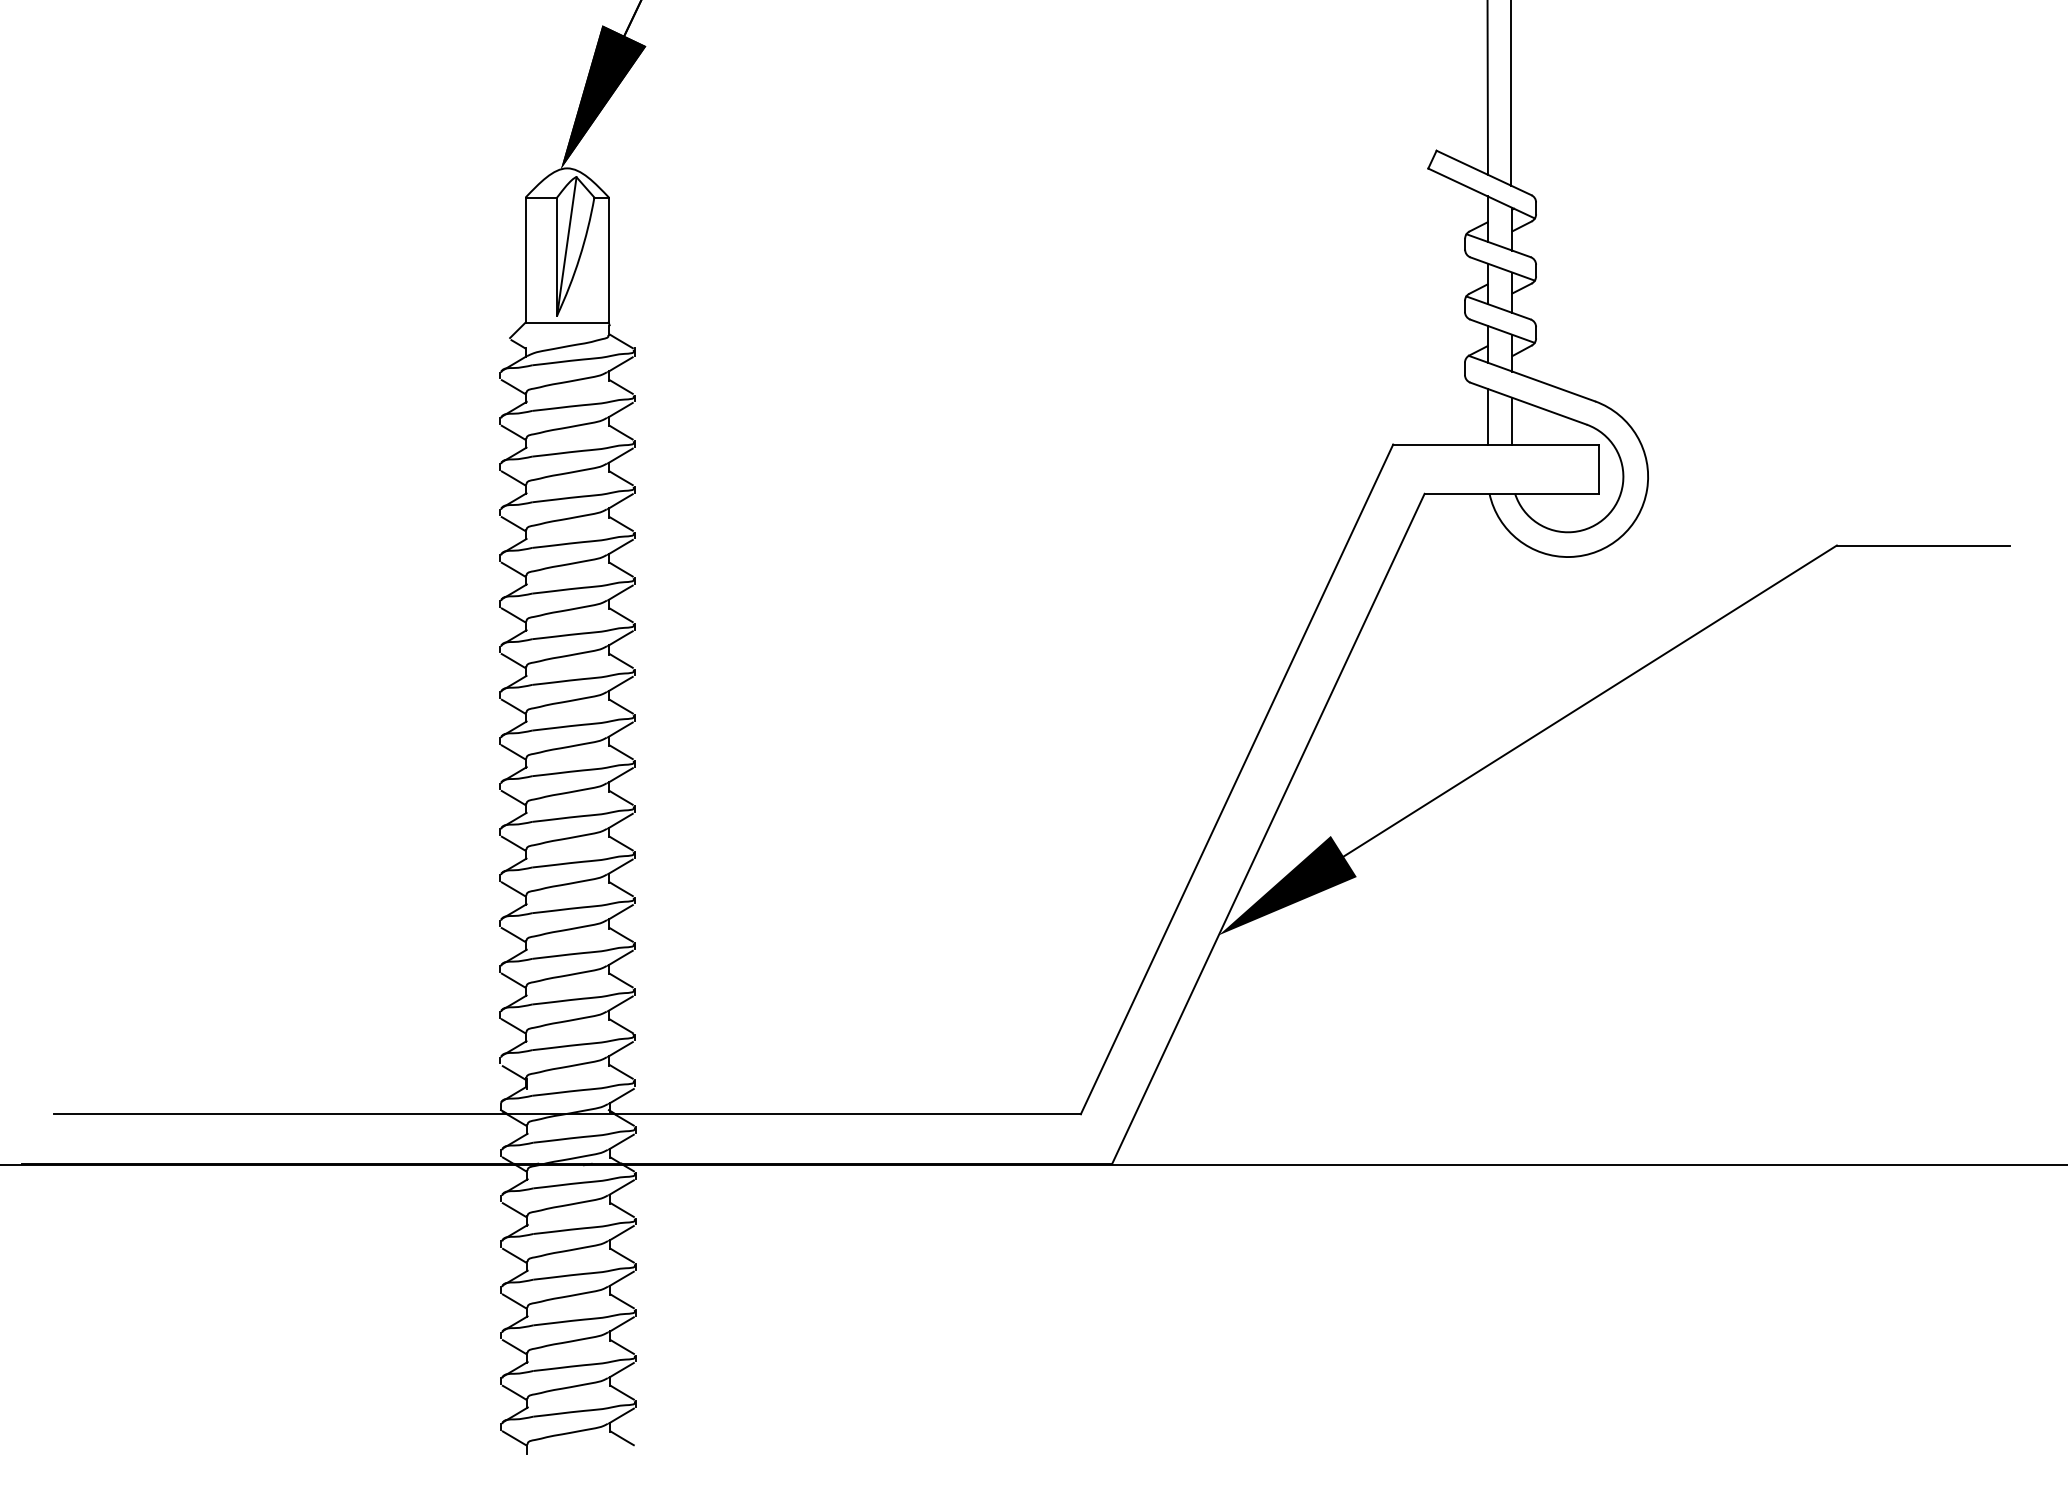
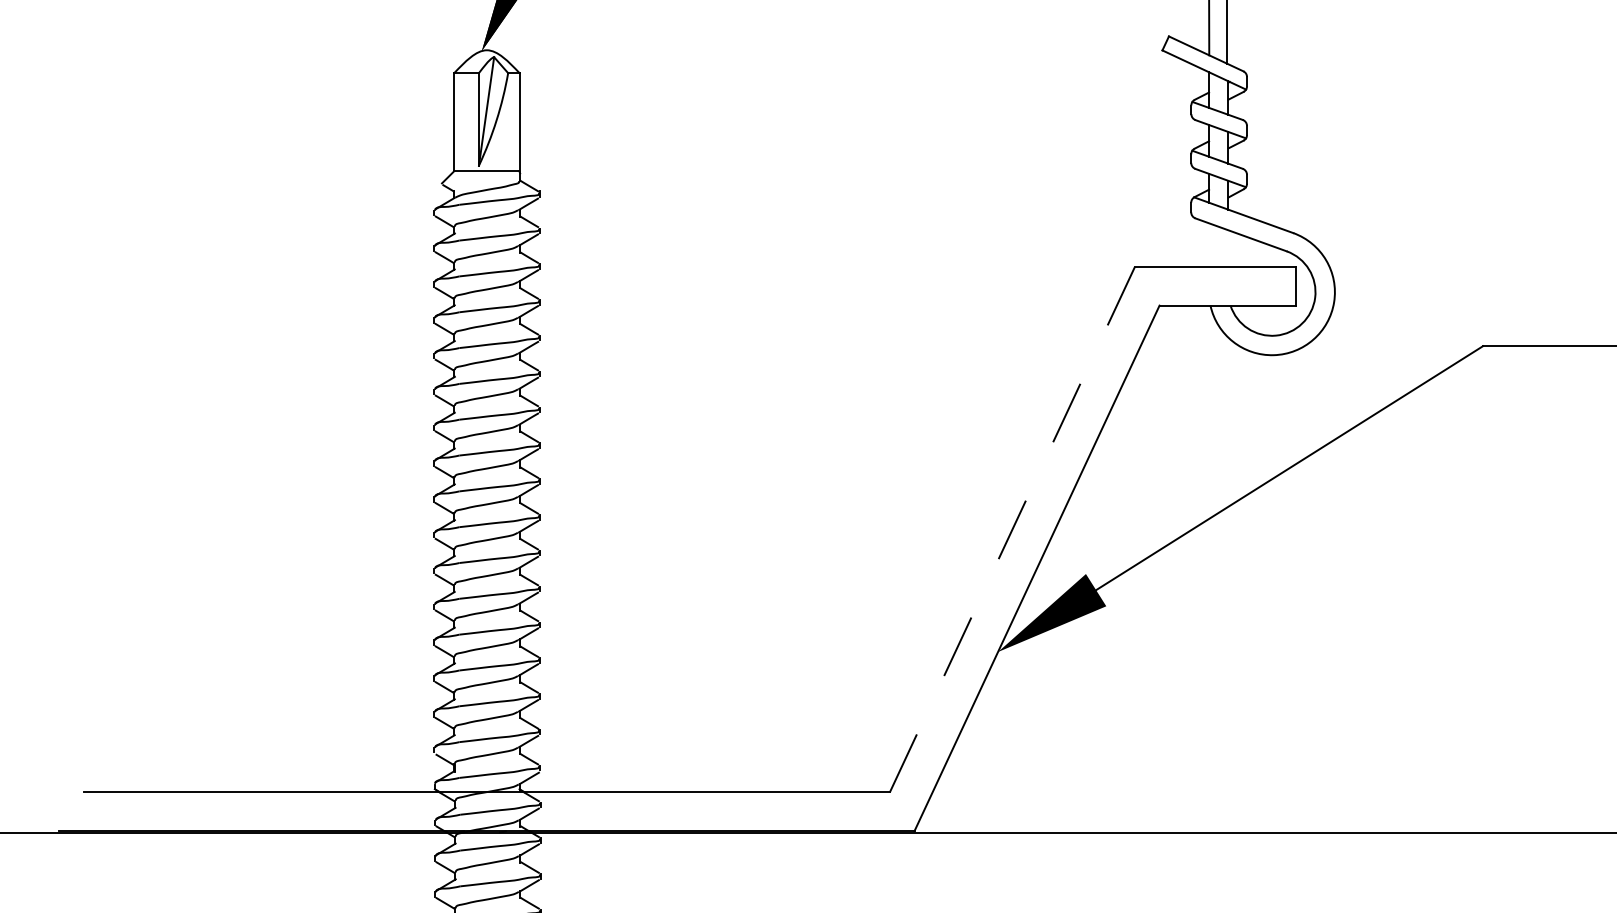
line: (1487, 416) -> (1208, 244), removed
line: (1512, 420) -> (1228, 248), removed
line: (1236, 779) -> (1011, 529), solid -> dashed

